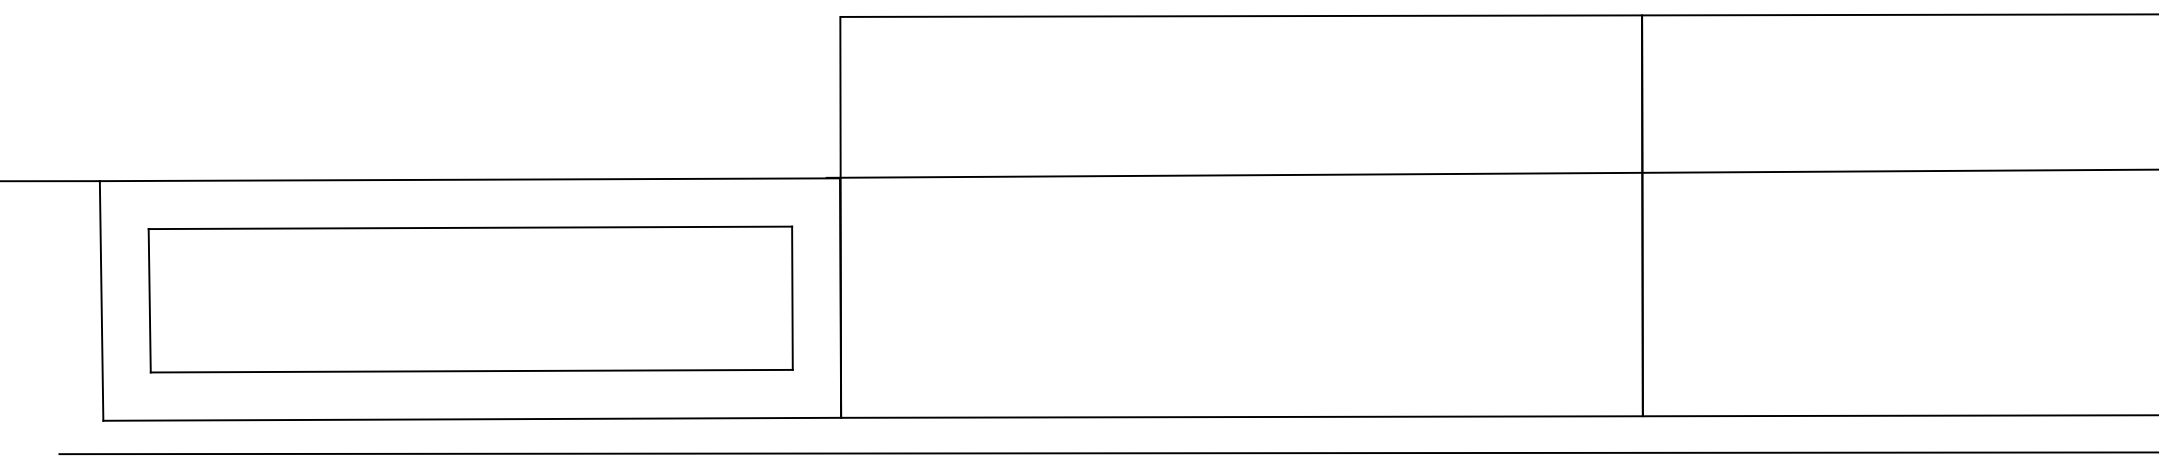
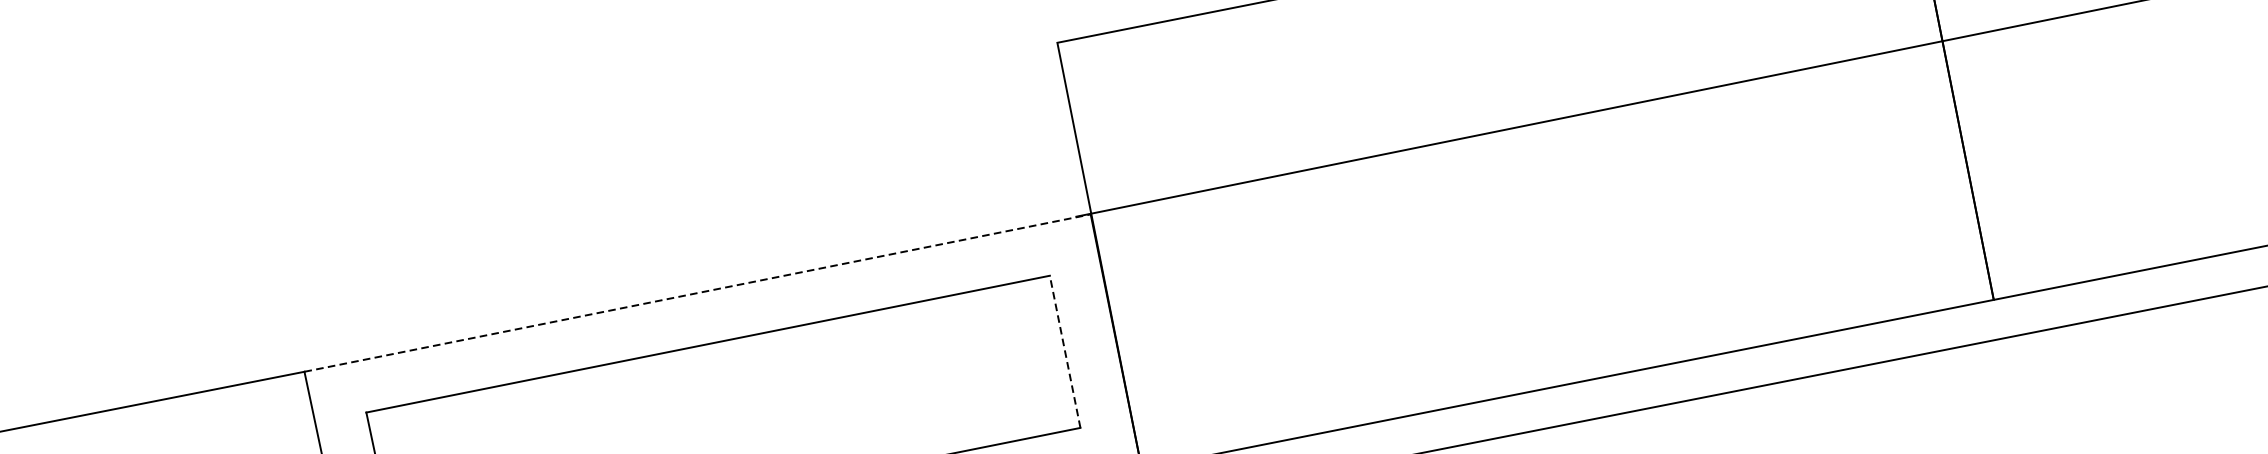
line: (470, 179) -> (698, 292), solid -> dashed
line: (792, 298) -> (1065, 352), solid -> dashed

